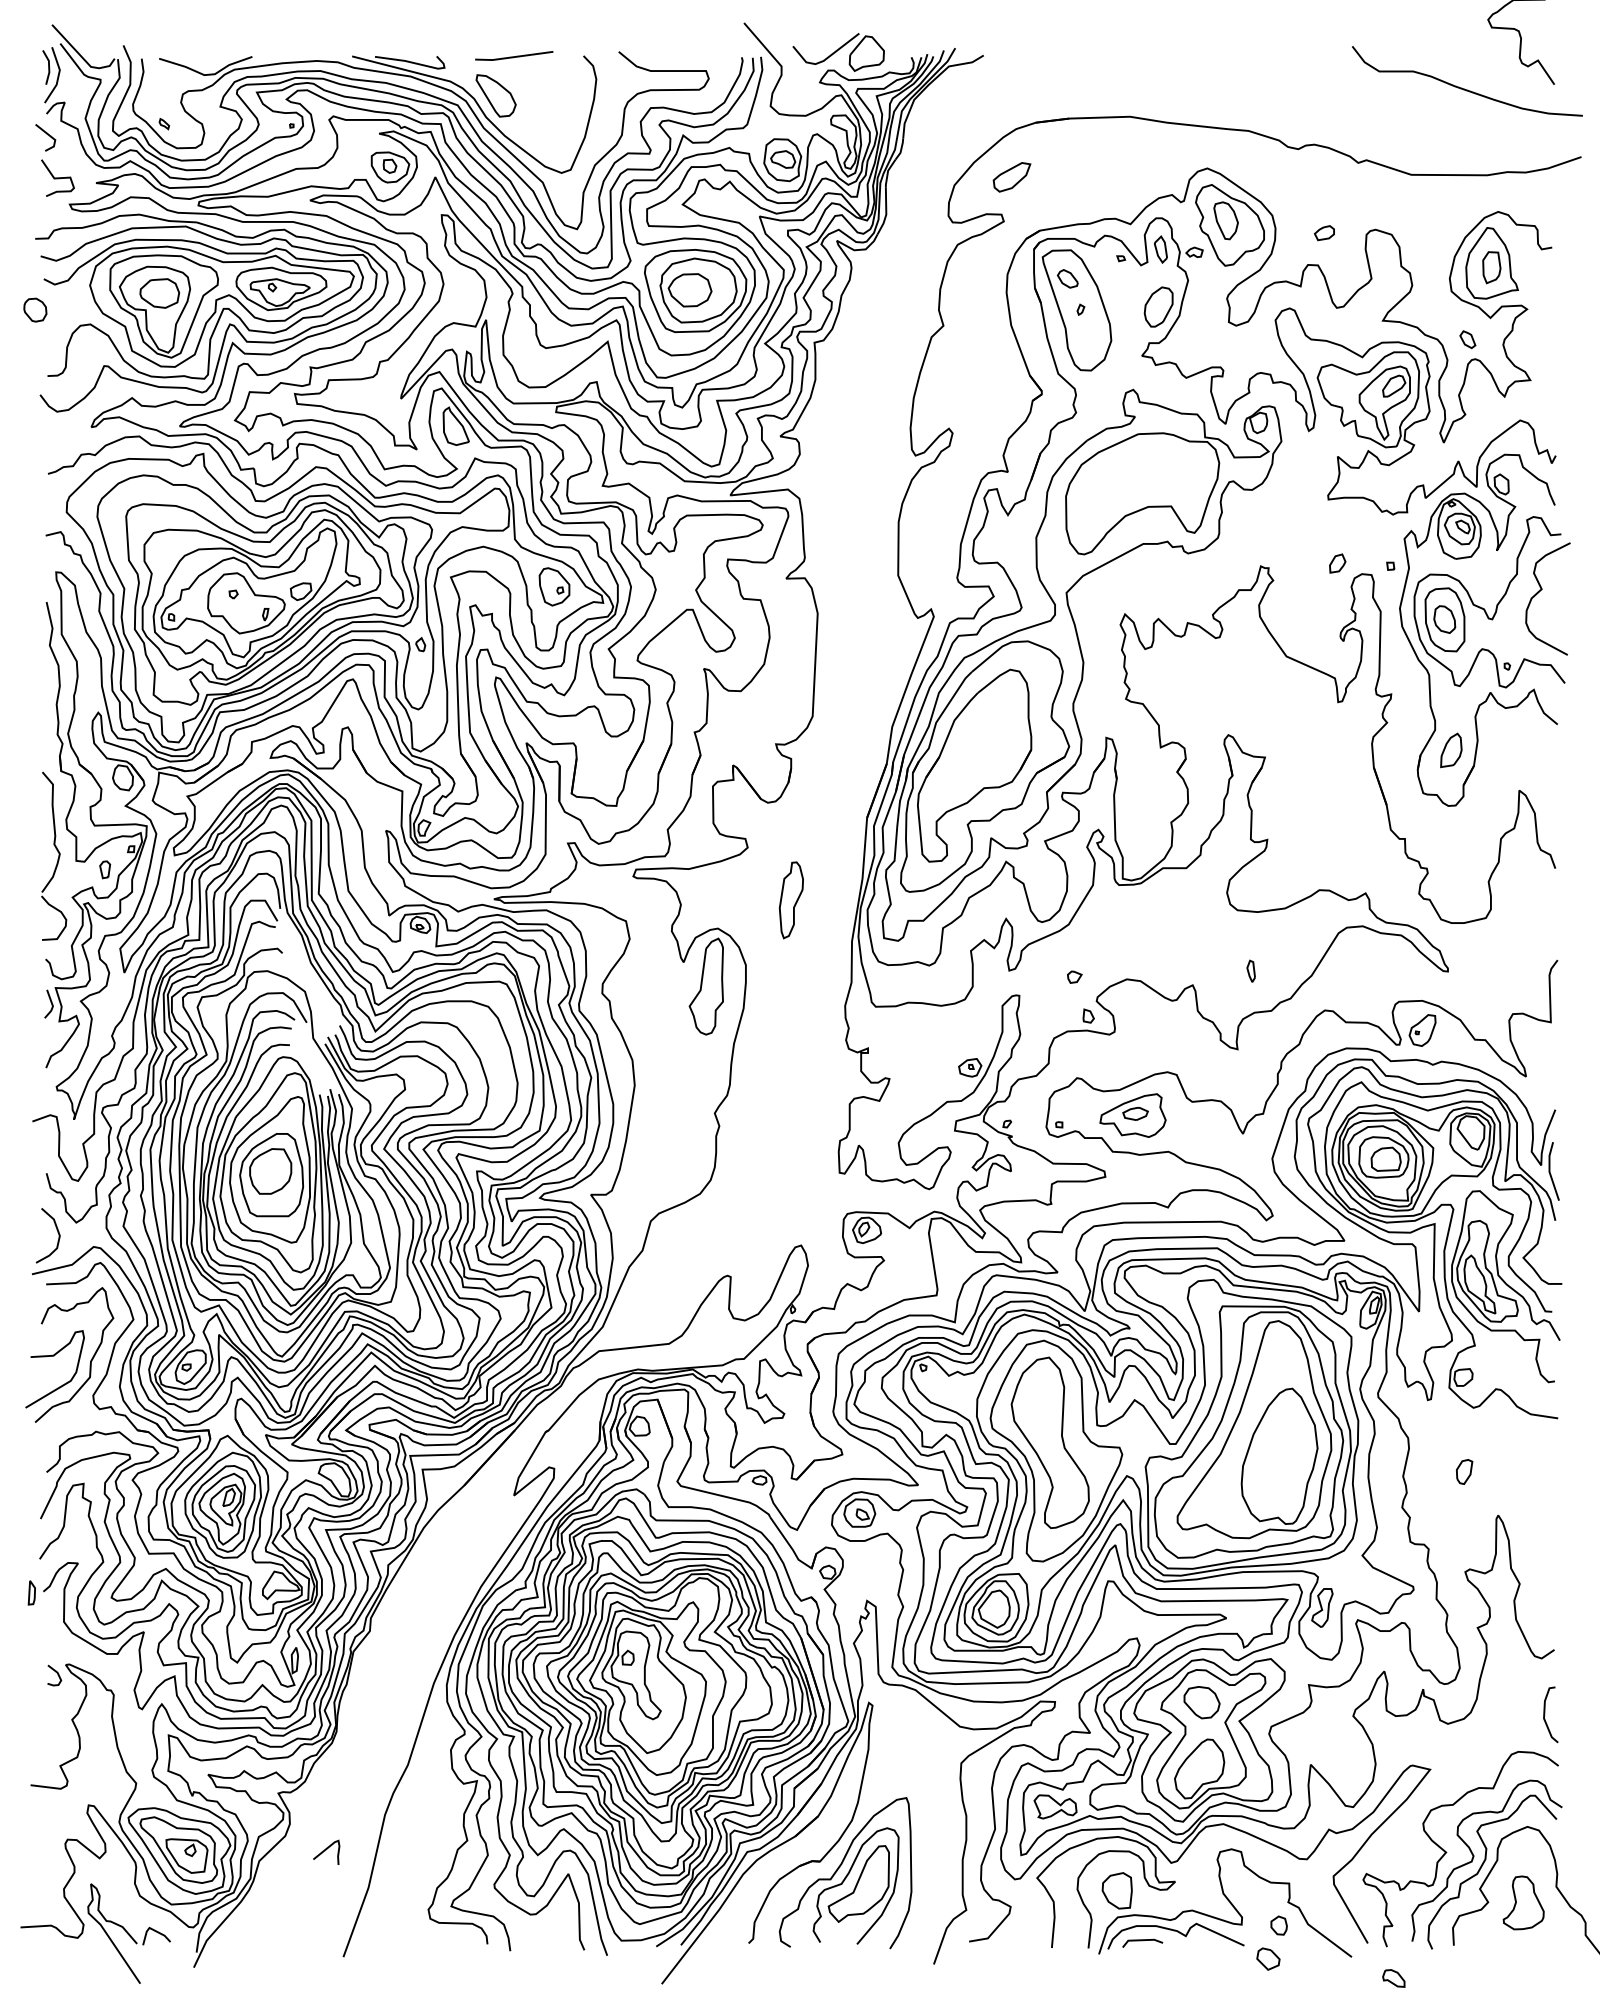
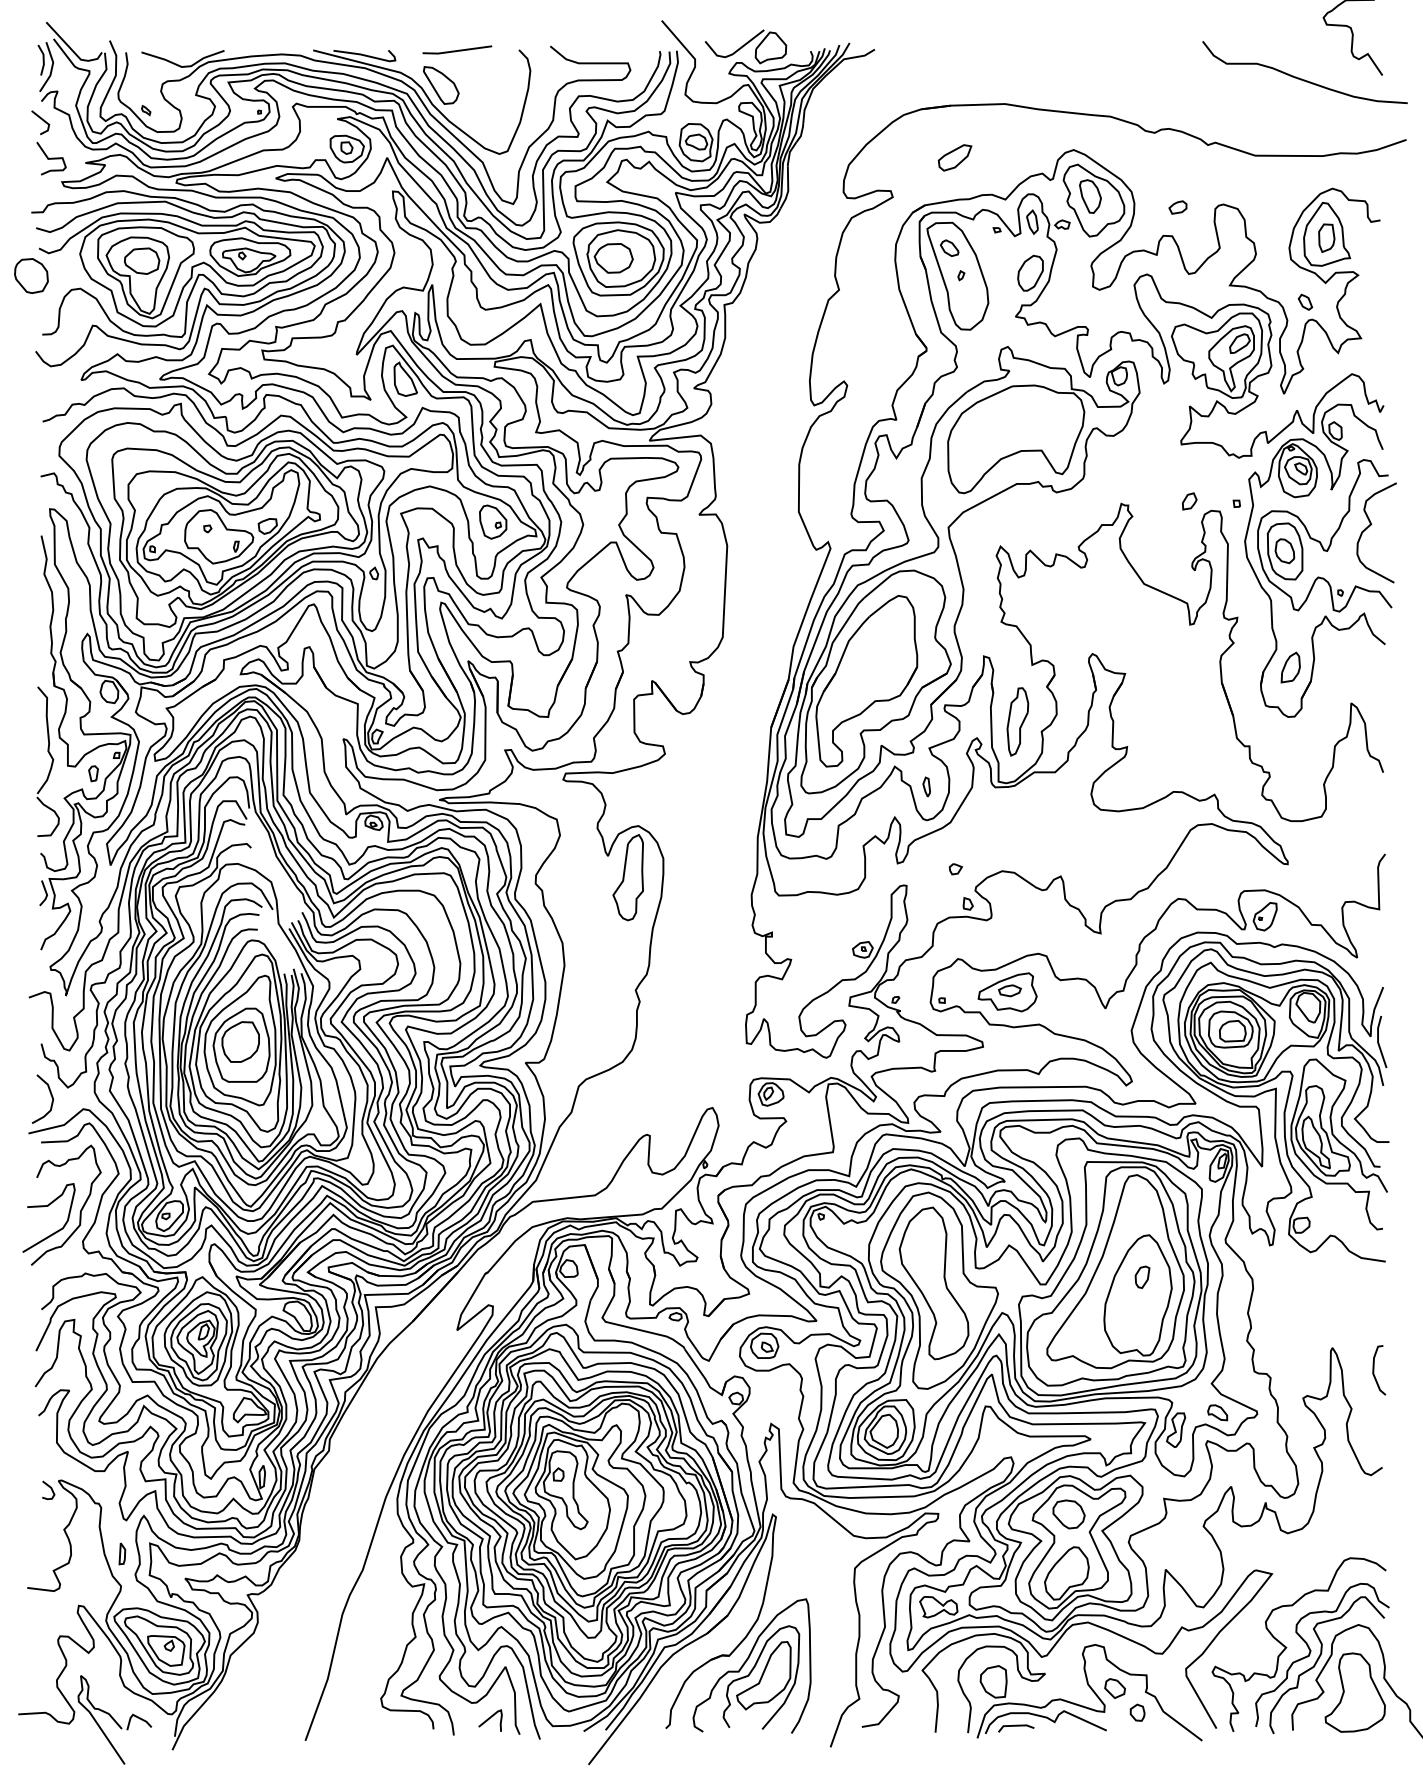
part: (1011, 176) -> (954, 157), moved
part: (35, 309) -> (31, 275), size x1.67
part: (791, 899) -> (1017, 721), moved
part: (1250, 970) -> (926, 786), moved
part: (1464, 1471) -> (1142, 1276), moved
part: (32, 1592) -> (122, 1553), moved
curve: (1545, 1715) -> (1374, 1370), moved
curve: (325, 1851) -> (489, 1719), moved
part: (1522, 1902) -> (1354, 1692), size x1.67
part: (1267, 1959) -> (1114, 1688), moved
part: (1393, 1978) -> (1217, 1412), moved

